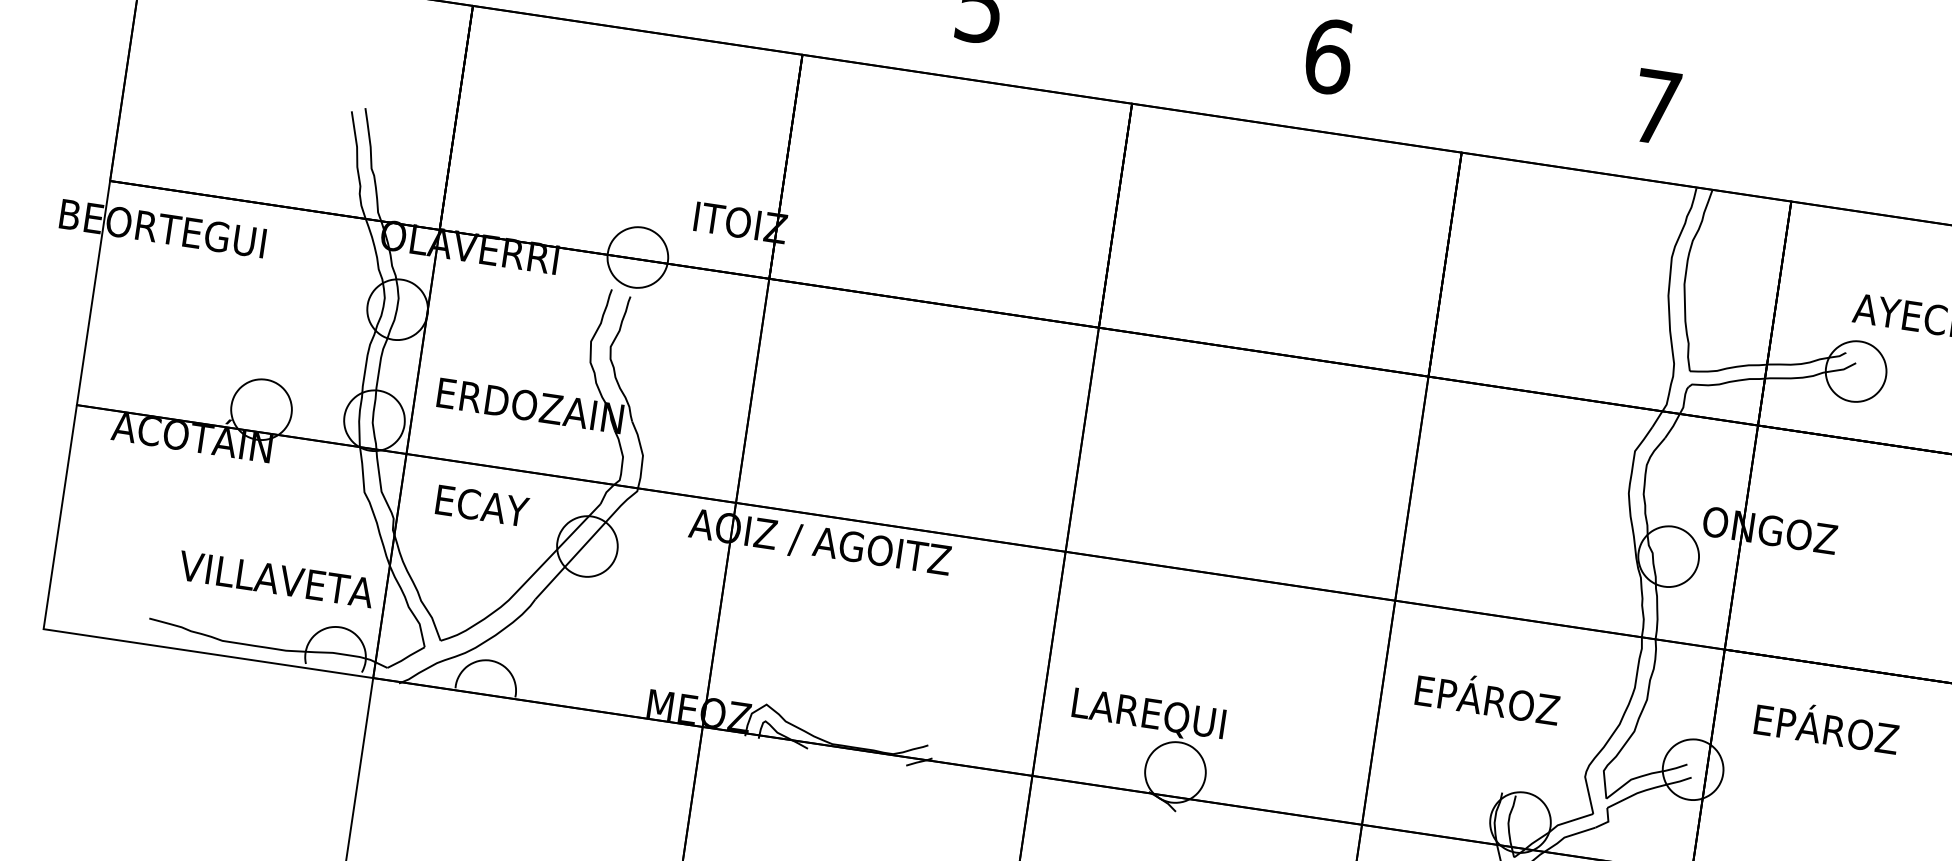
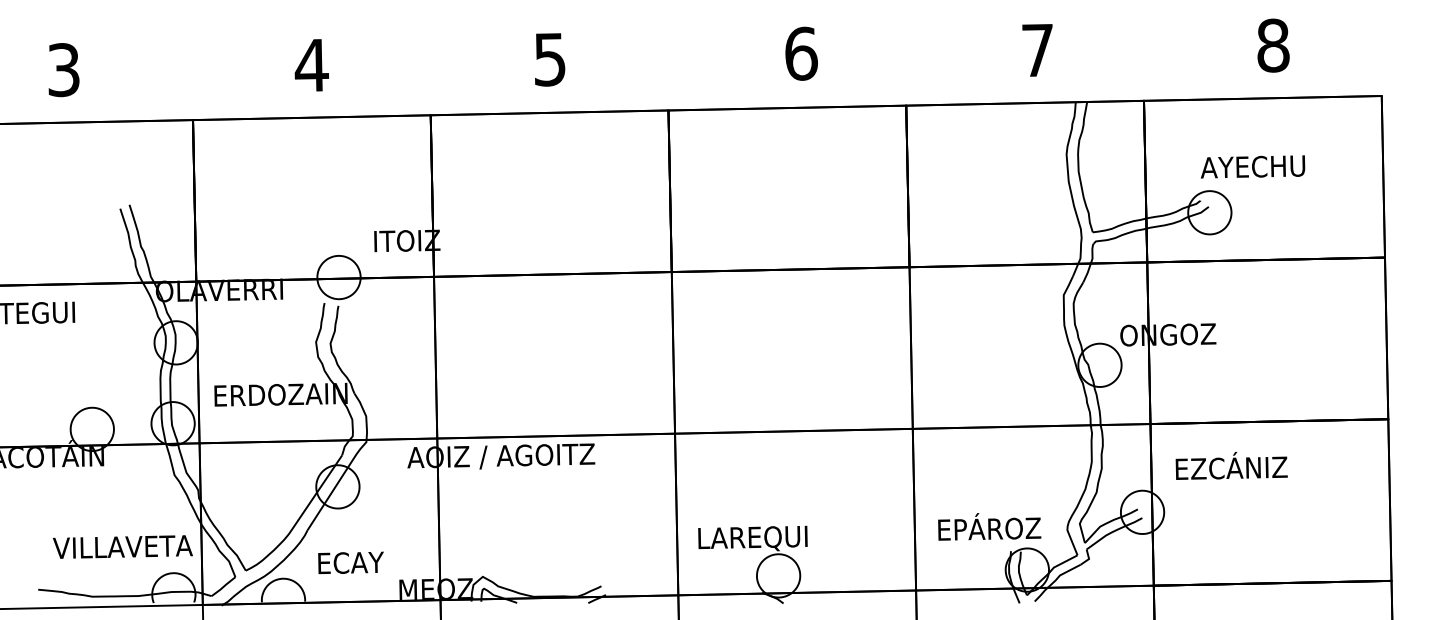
text: (481, 505) -> (350, 562), moved
text: (1487, 696) -> (989, 526), moved
text: (1826, 725) -> (1231, 465), EPÁROZ -> EZCÁNIZ

